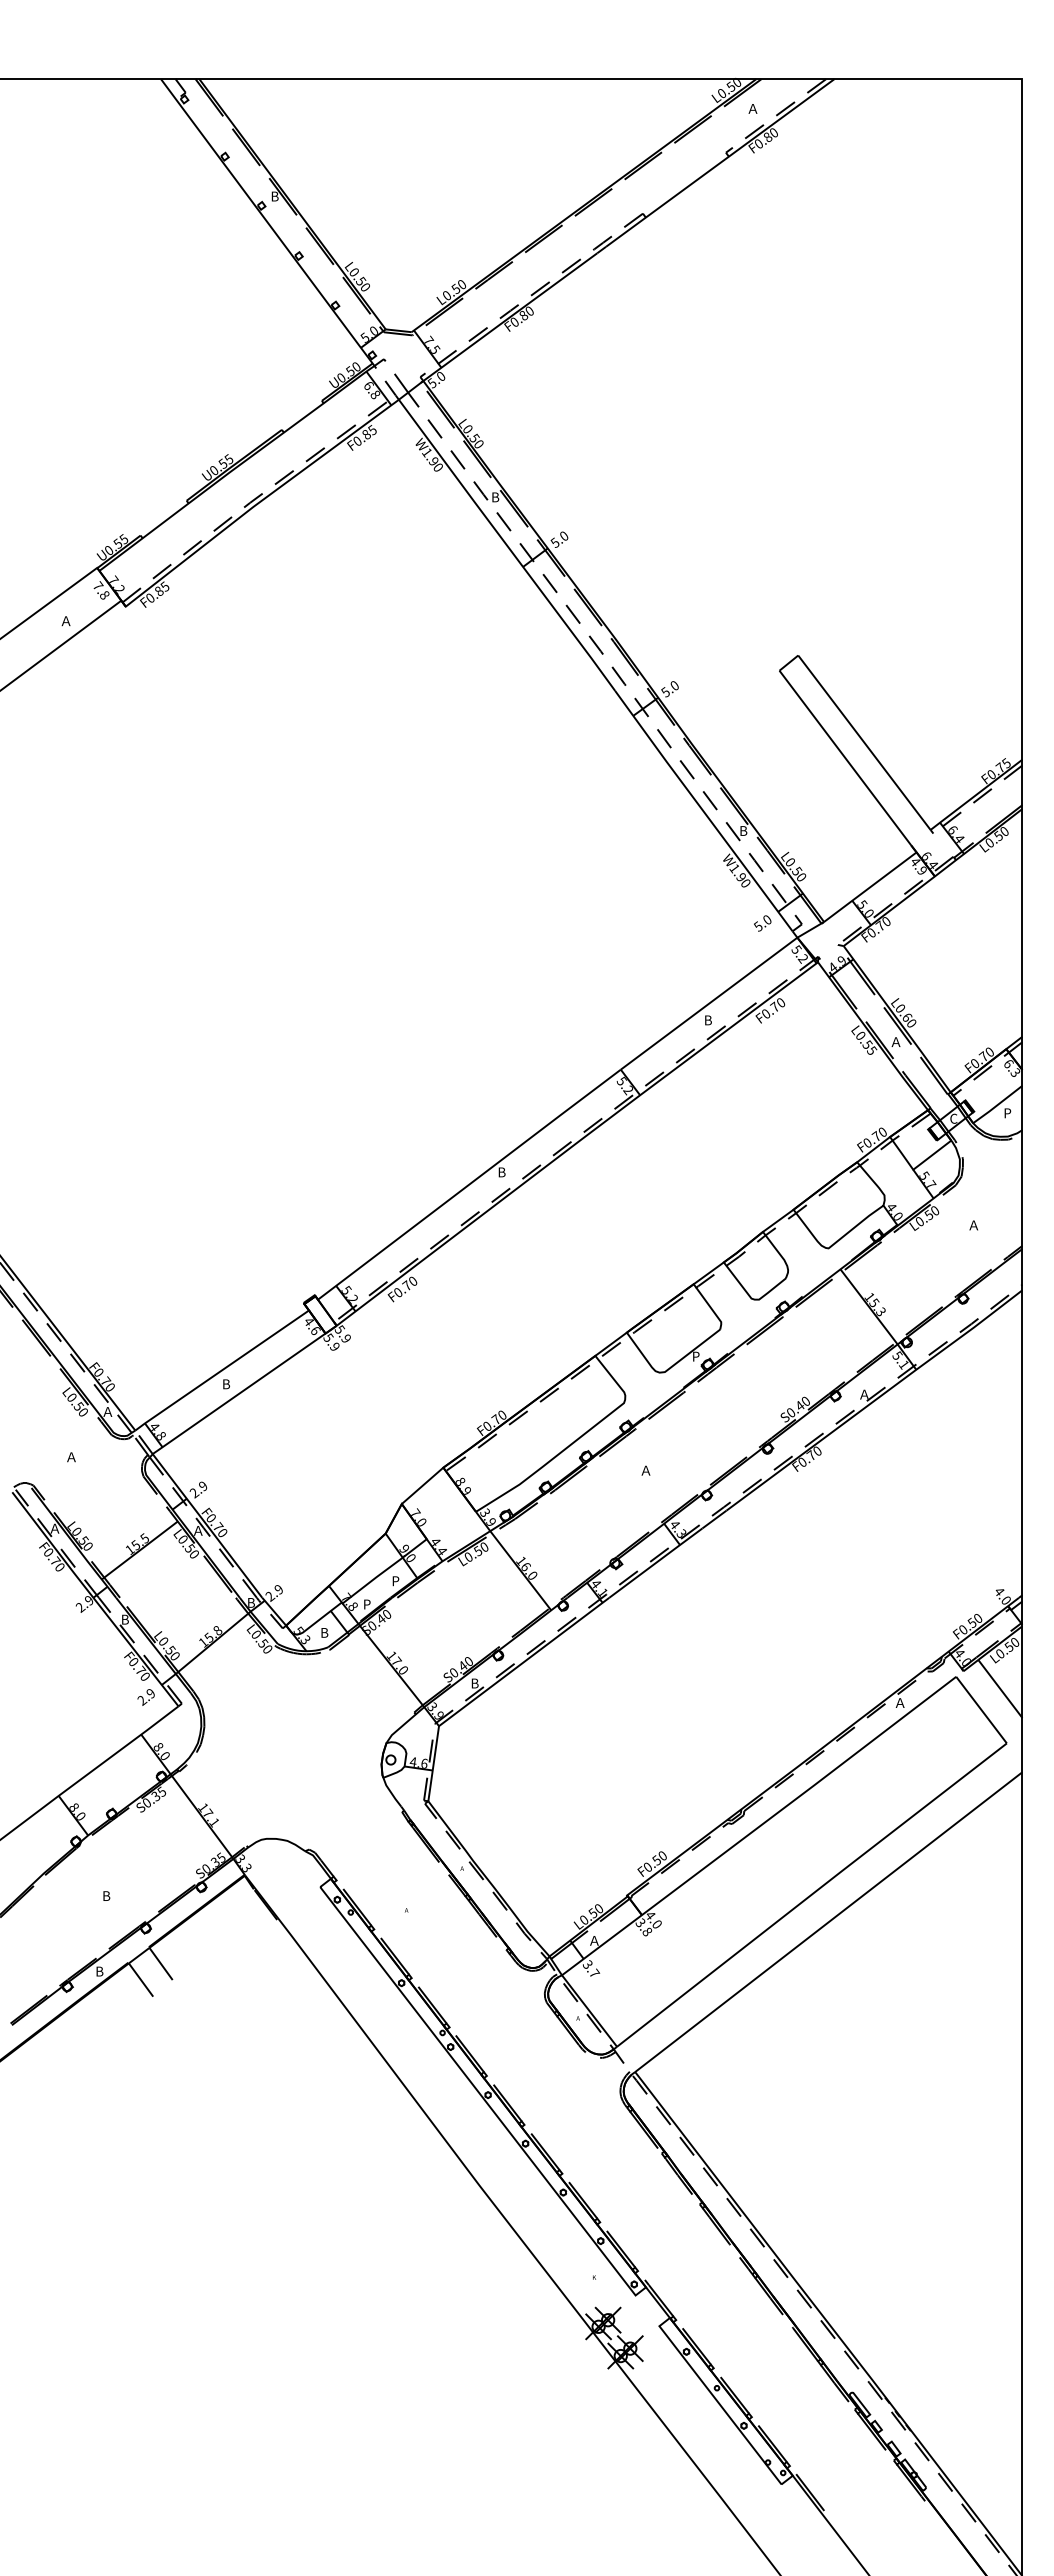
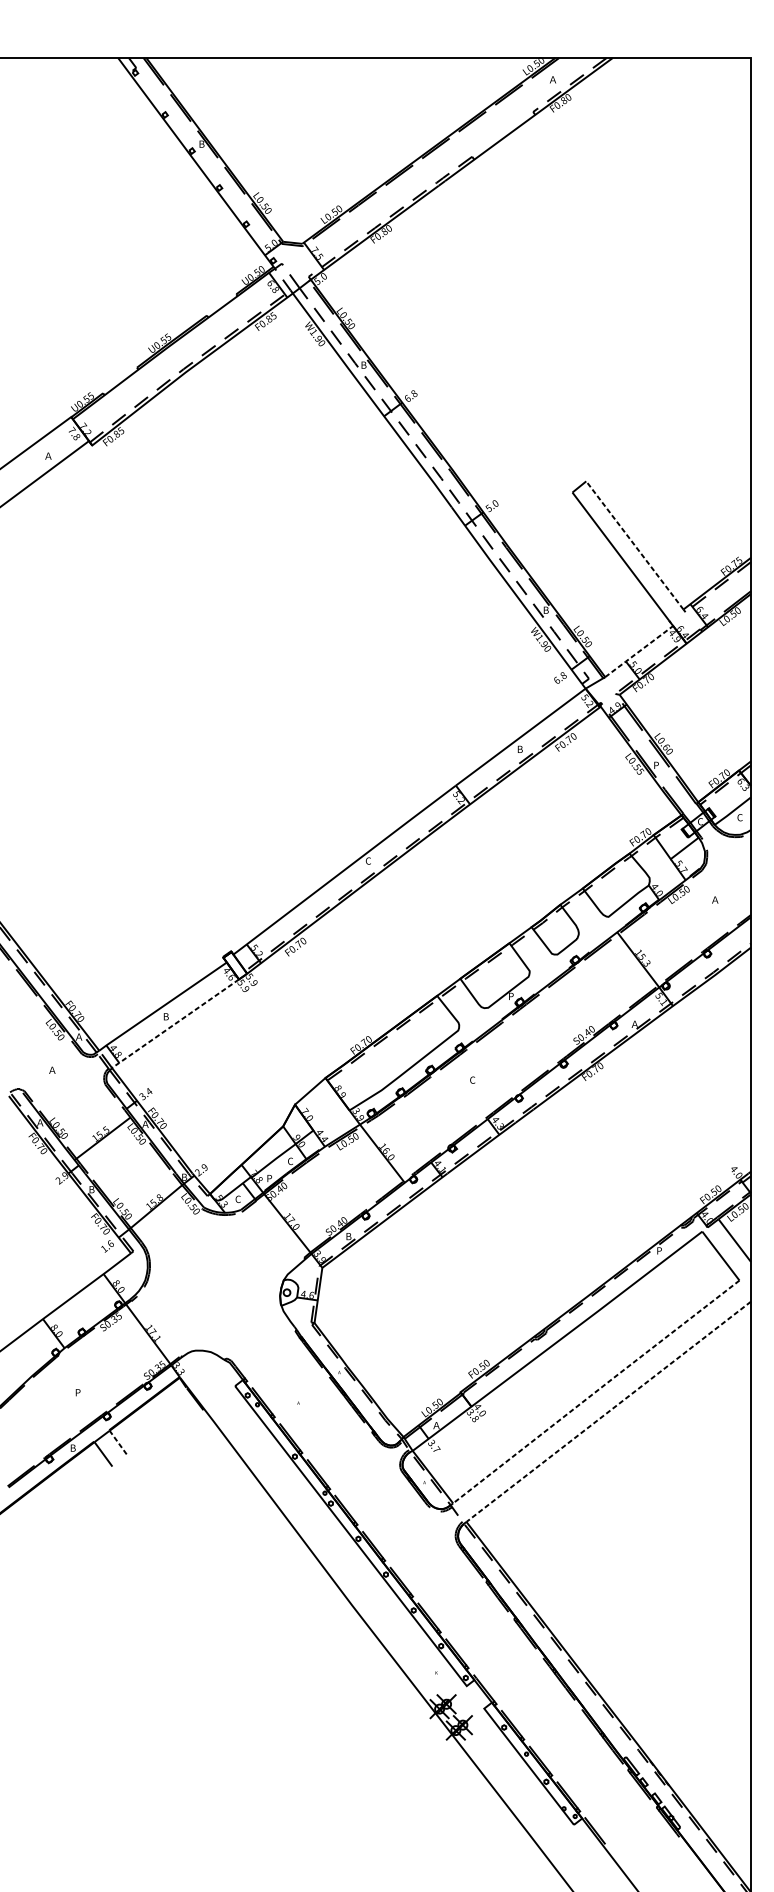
text: (559, 539) -> (410, 396), 5.0 -> 6.8
line: (864, 742) -> (634, 545), solid -> dashed
line: (874, 884) -> (642, 649), solid -> dashed
text: (762, 923) -> (559, 678), 5.0 -> 6.8
text: (895, 1041) -> (657, 764), Ａ -> P
text: (1007, 1113) -> (739, 817), P -> C
text: (501, 1172) -> (368, 861), B -> C
line: (237, 1394) -> (174, 1024), solid -> dashed
text: (645, 1470) -> (474, 1080), Ａ -> C
text: (198, 1489) -> (145, 1094), 2.9 -> 3.4
text: (395, 1581) -> (290, 1161), P -> C
text: (324, 1632) -> (238, 1199), B -> C
text: (146, 1696) -> (107, 1246), 2.9 -> 1.6
text: (899, 1702) -> (660, 1250), Ａ -> P
line: (811, 1894) -> (595, 1391), solid -> dashed
text: (107, 1896) -> (78, 1393), B -> P
line: (828, 1922) -> (608, 1412), solid -> dashed
line: (161, 1963) -> (118, 1442), solid -> dashed

